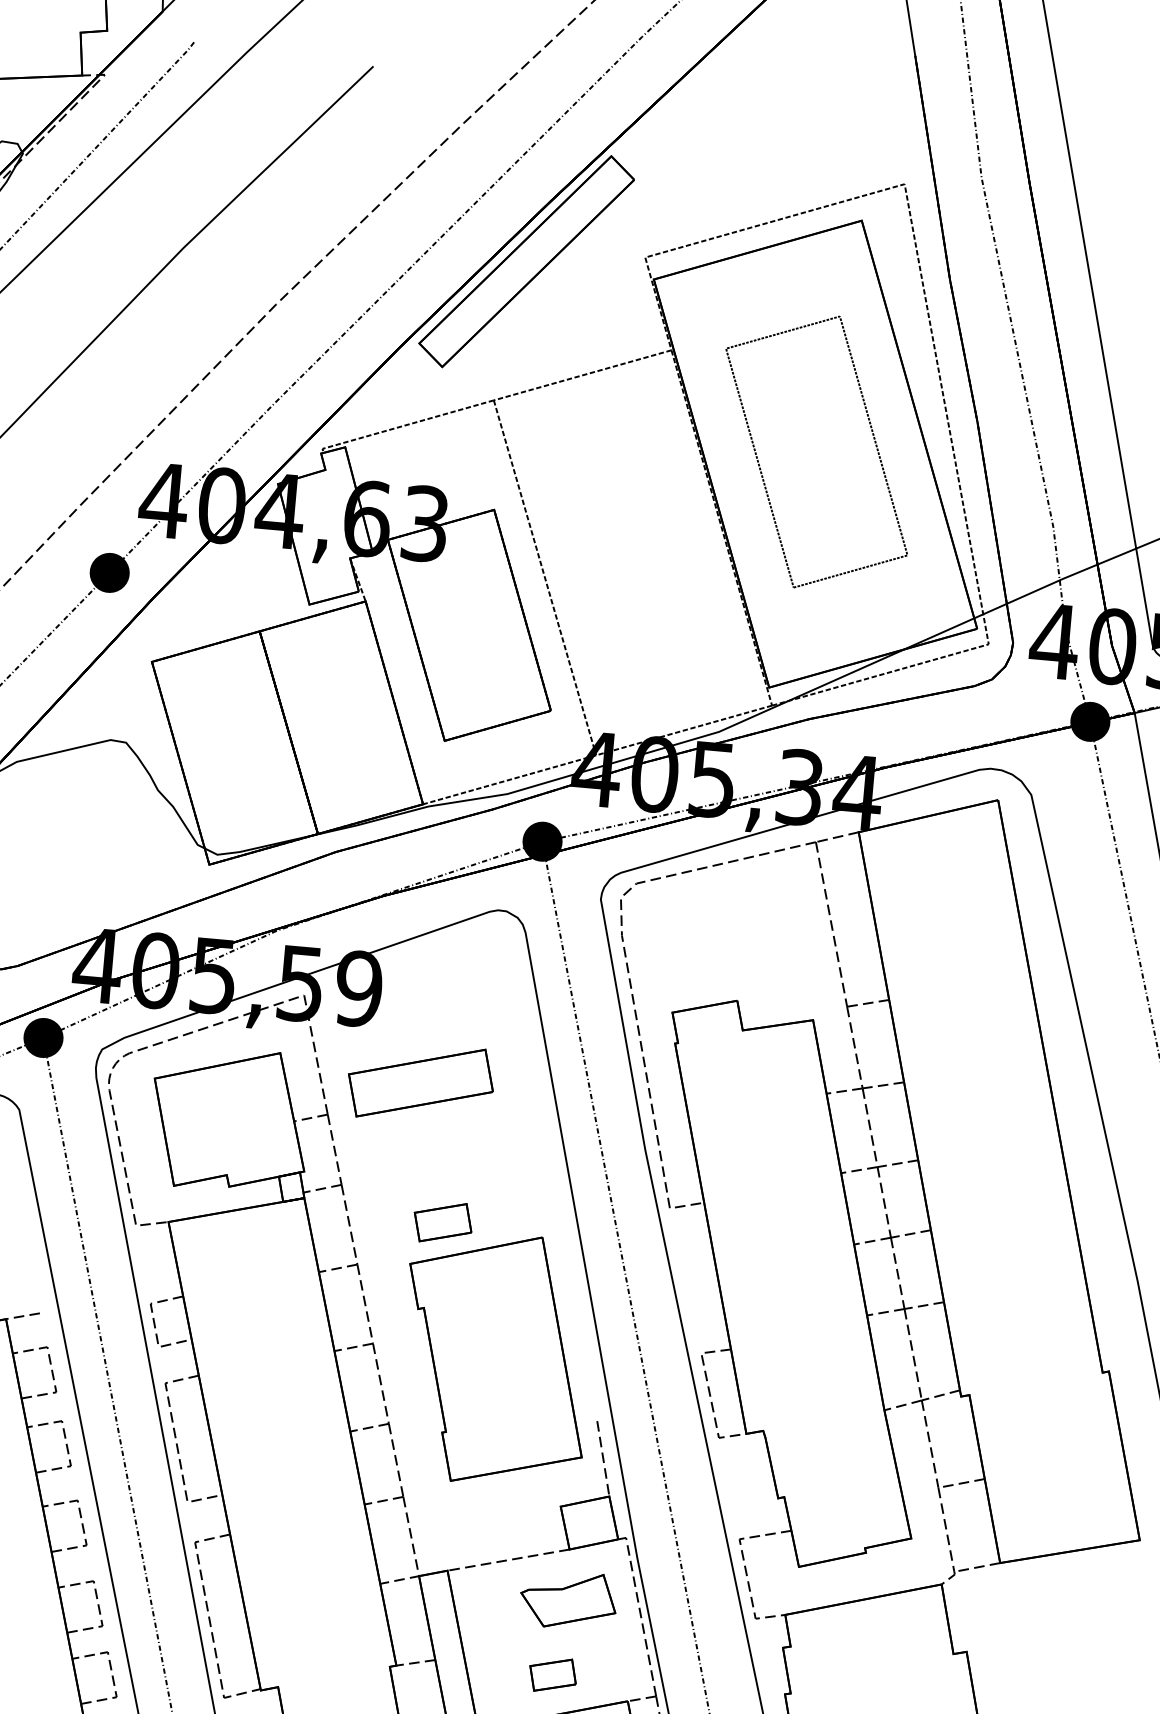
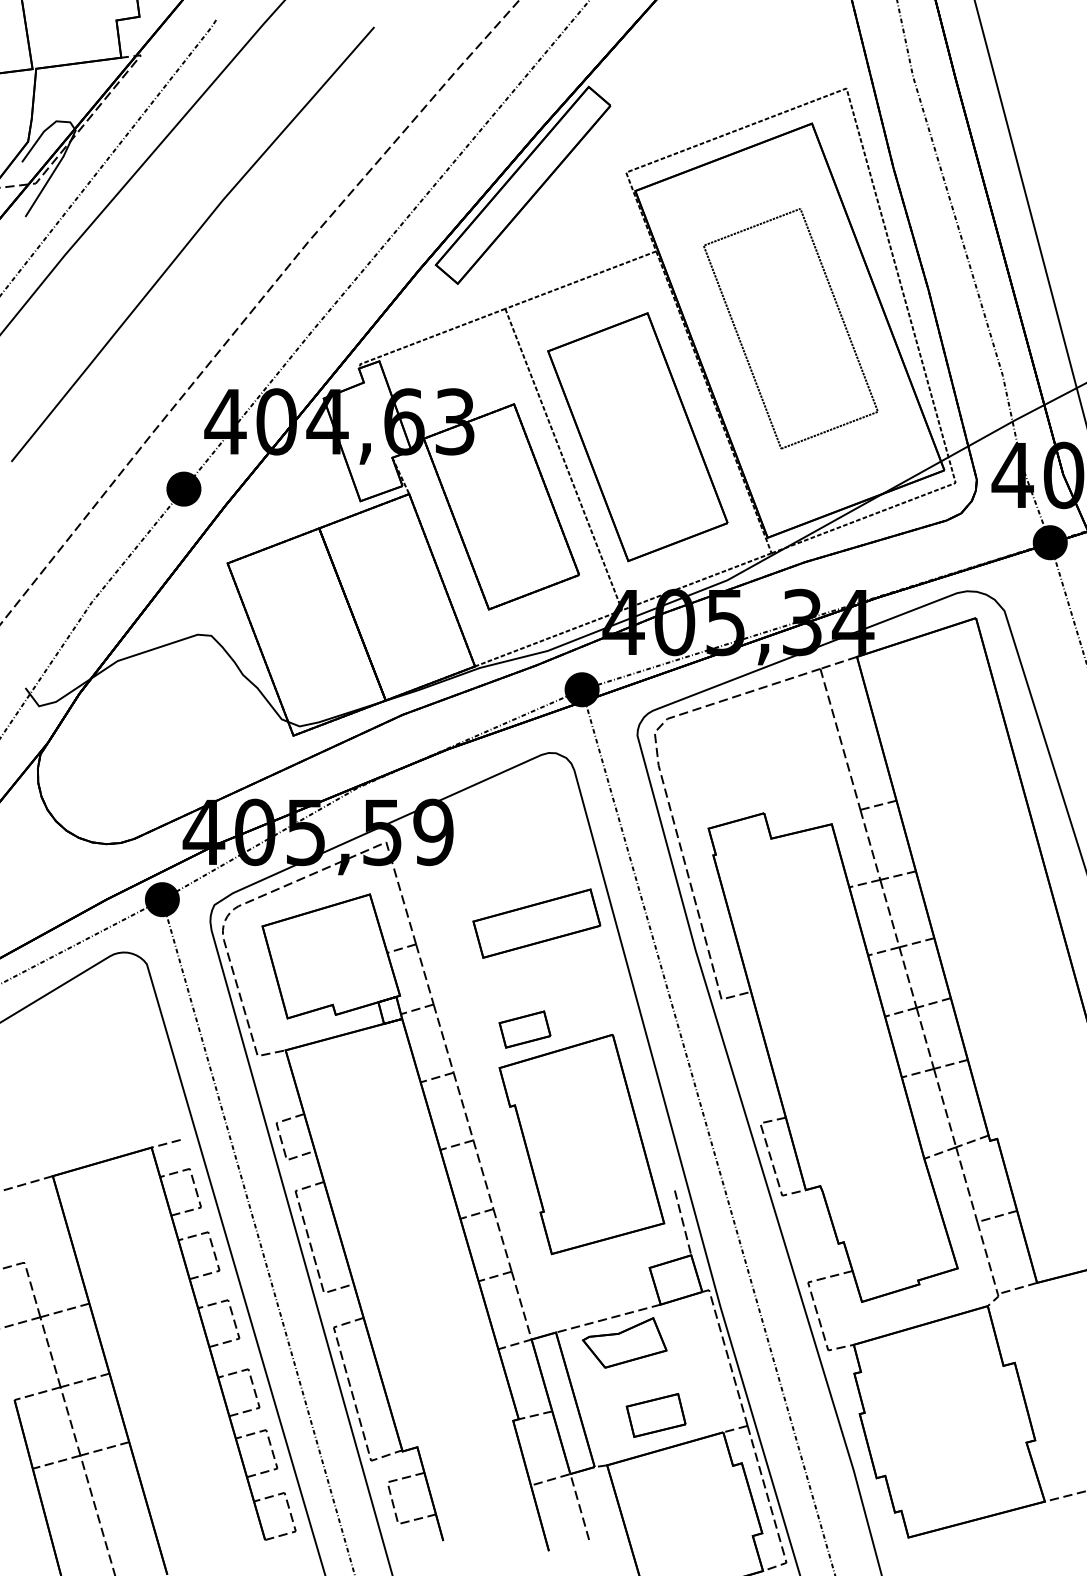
part: (631, 560) -> (637, 437), added
part: (420, 1082) -> (536, 923), moved
part: (568, 1599) -> (624, 1342), moved
part: (552, 1675) -> (655, 1415), size x1.43

